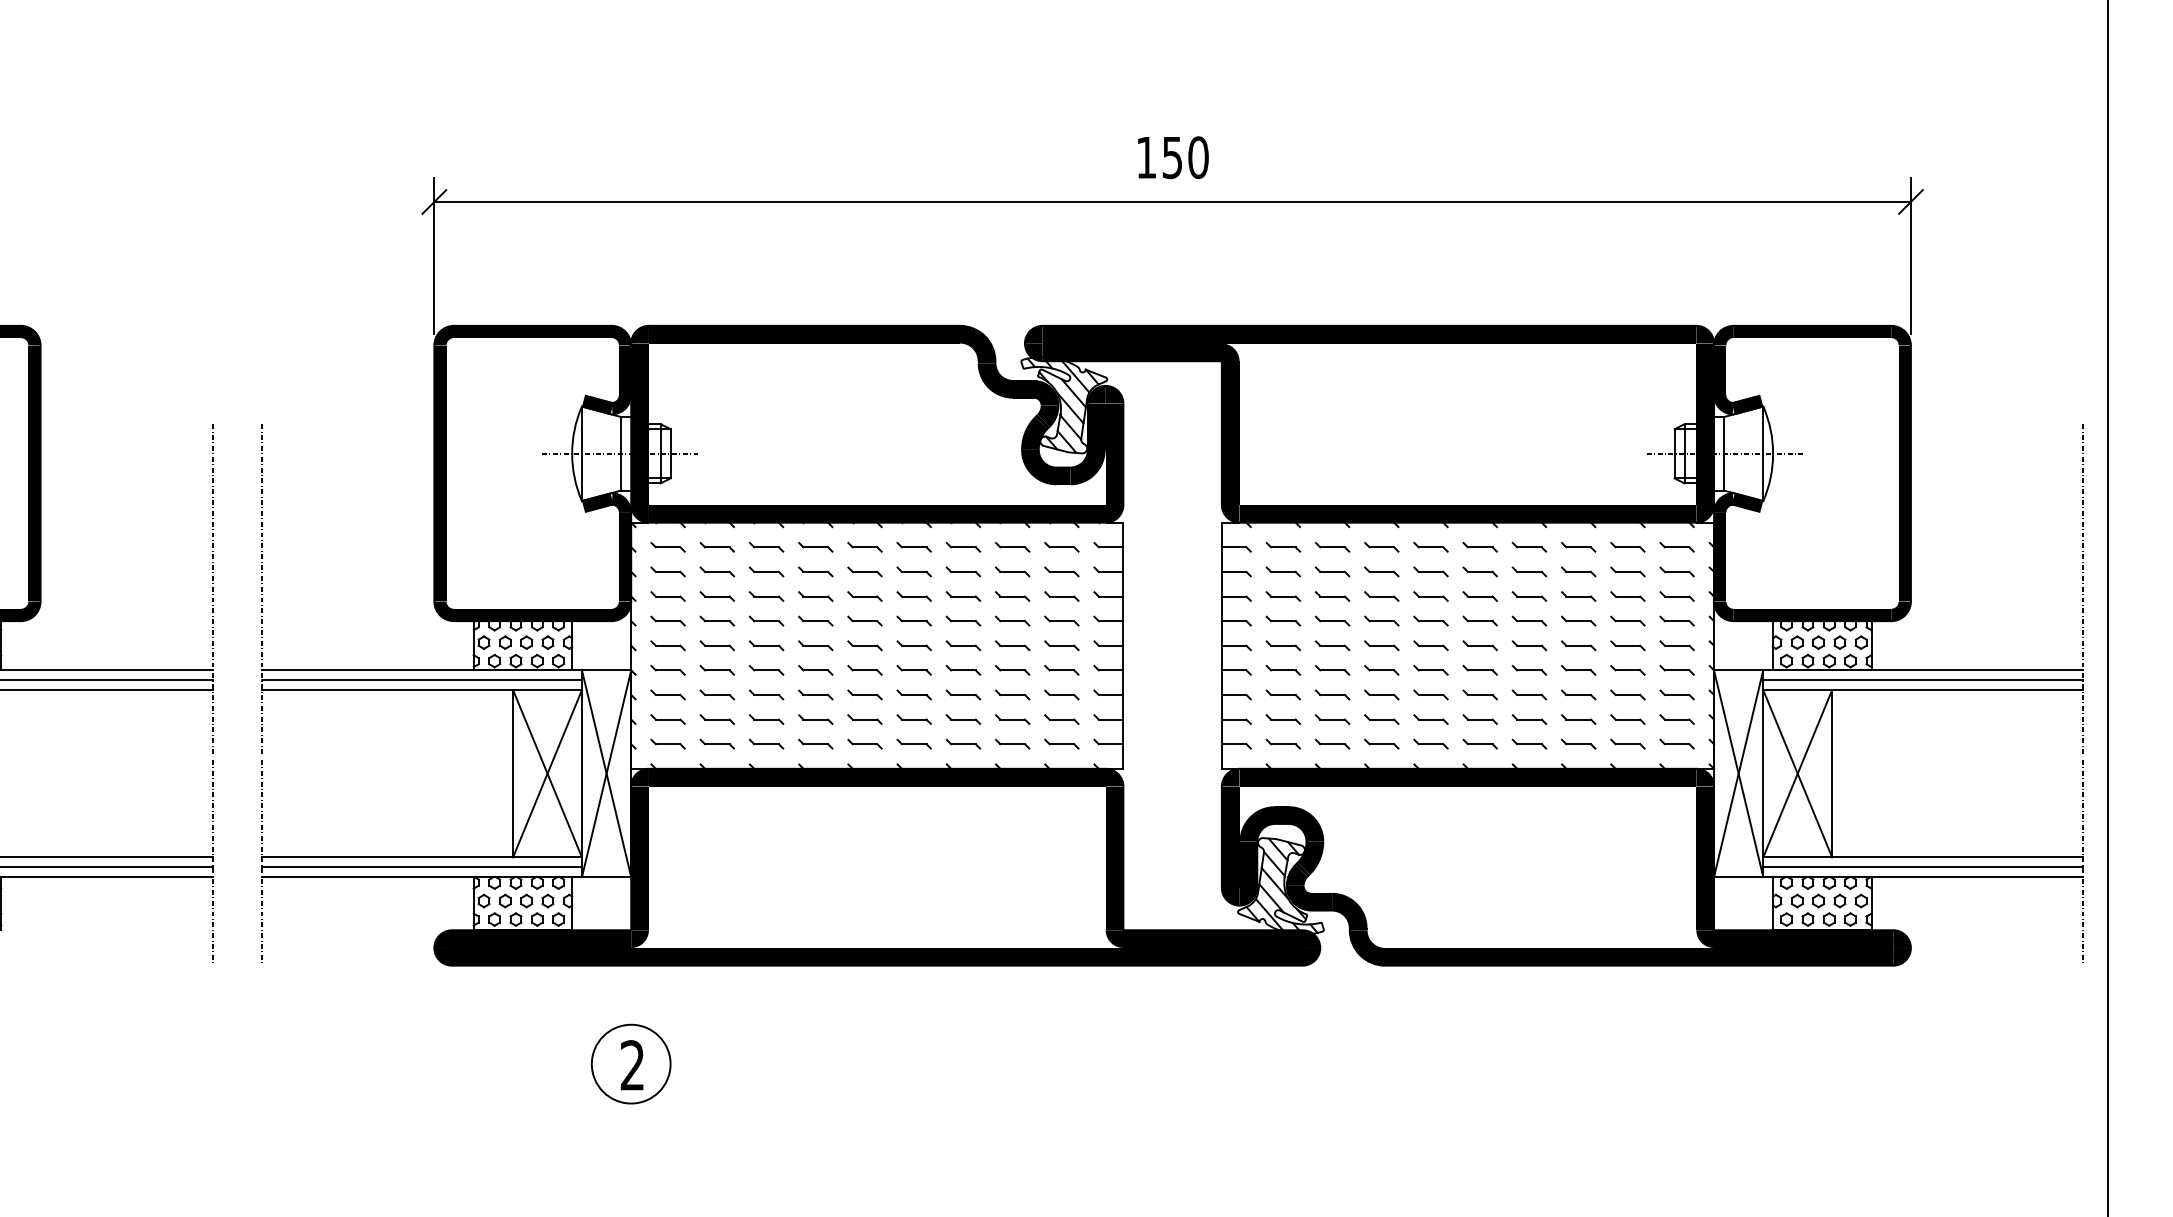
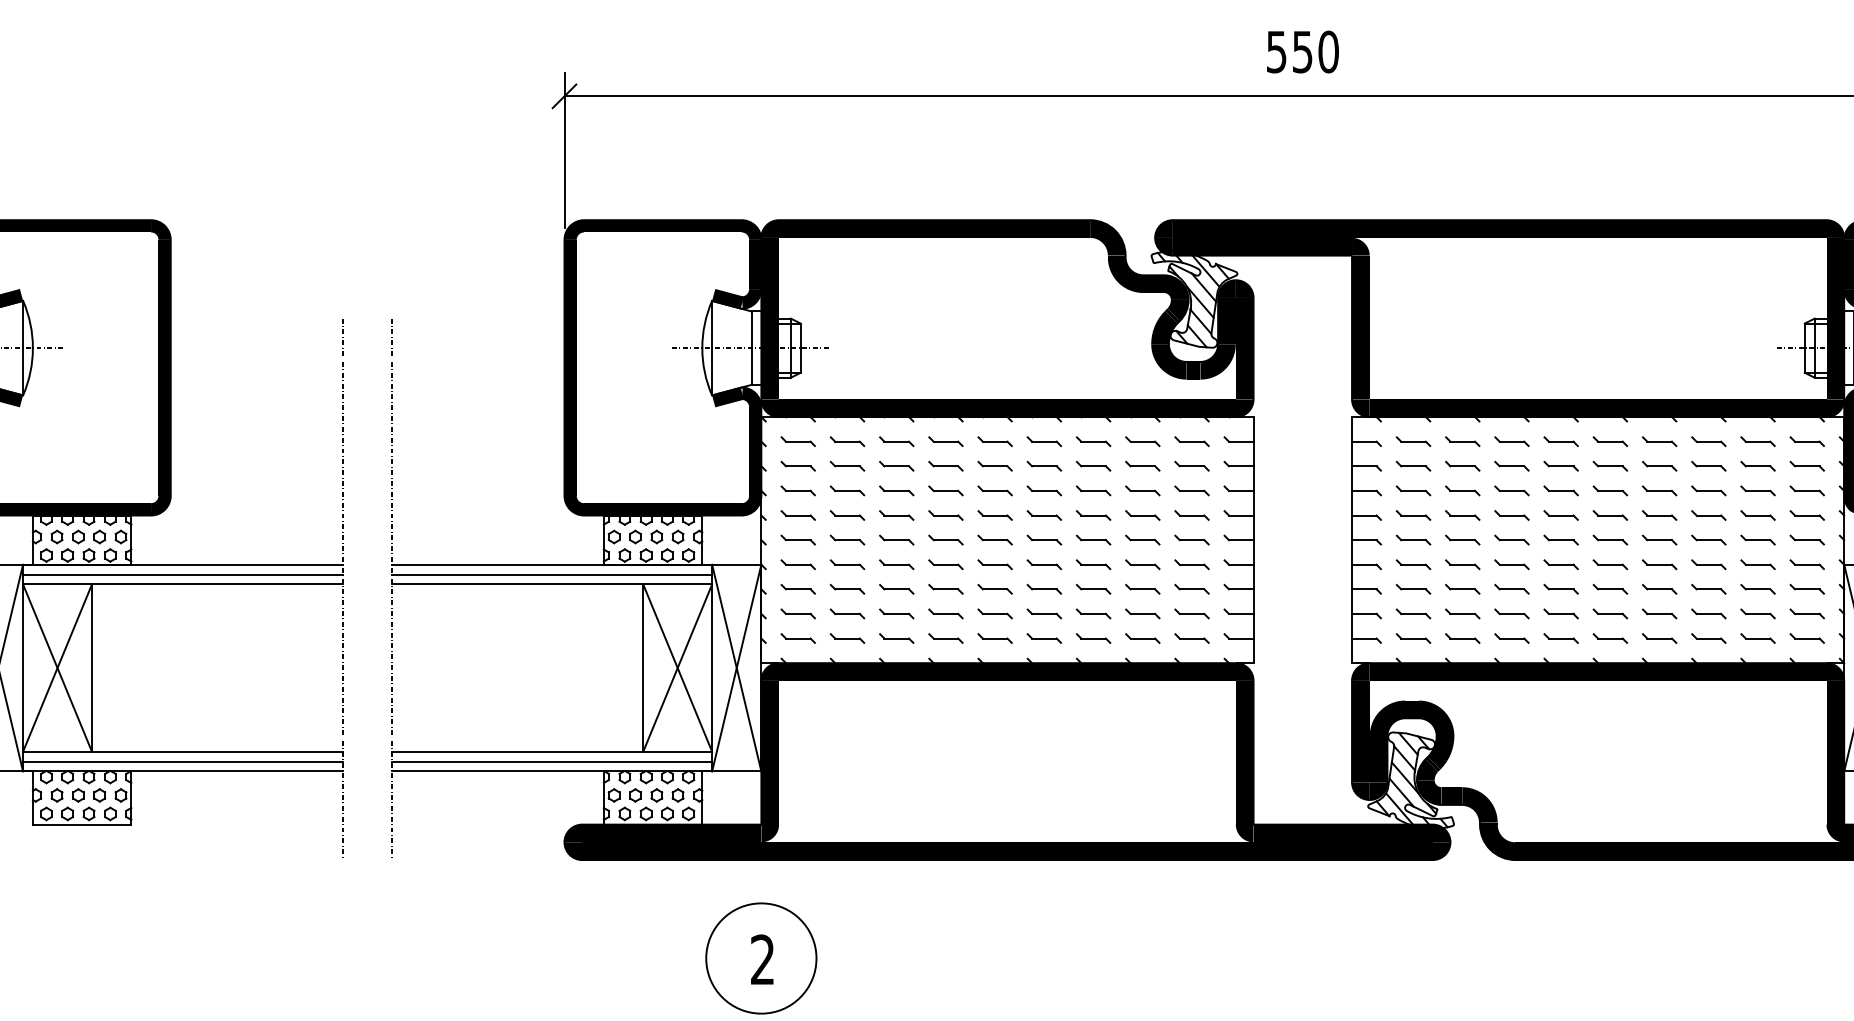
text: (1145, 158) -> (1275, 52), 150 -> 550
circle: (630, 1063) -> (760, 957), size x1.4

